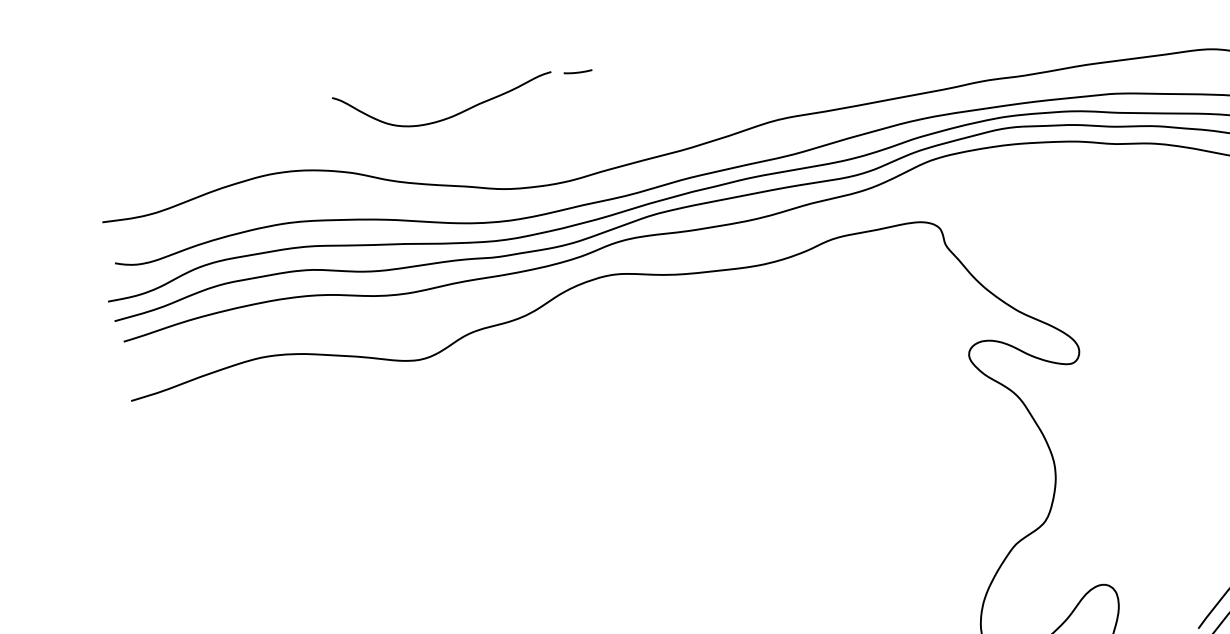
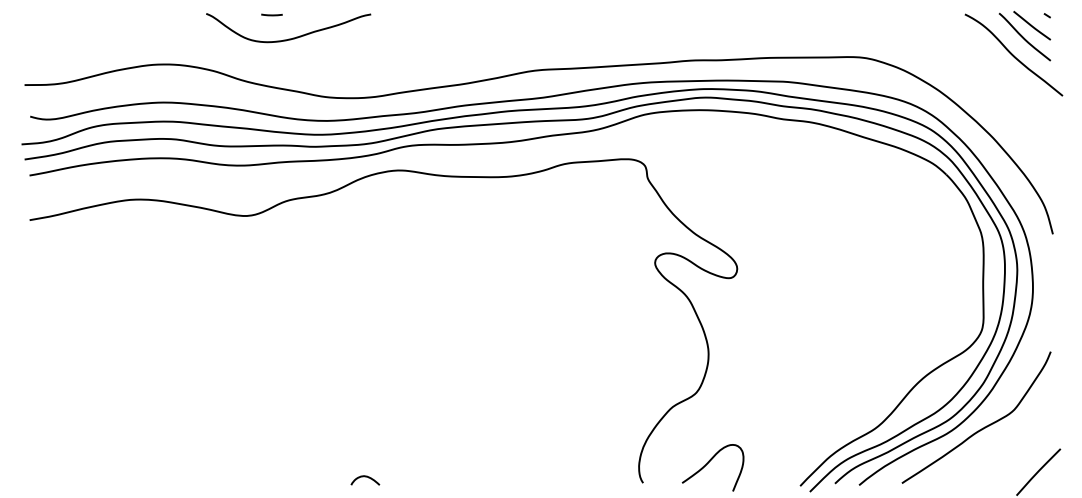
line: (577, 71) -> (271, 14), moved

